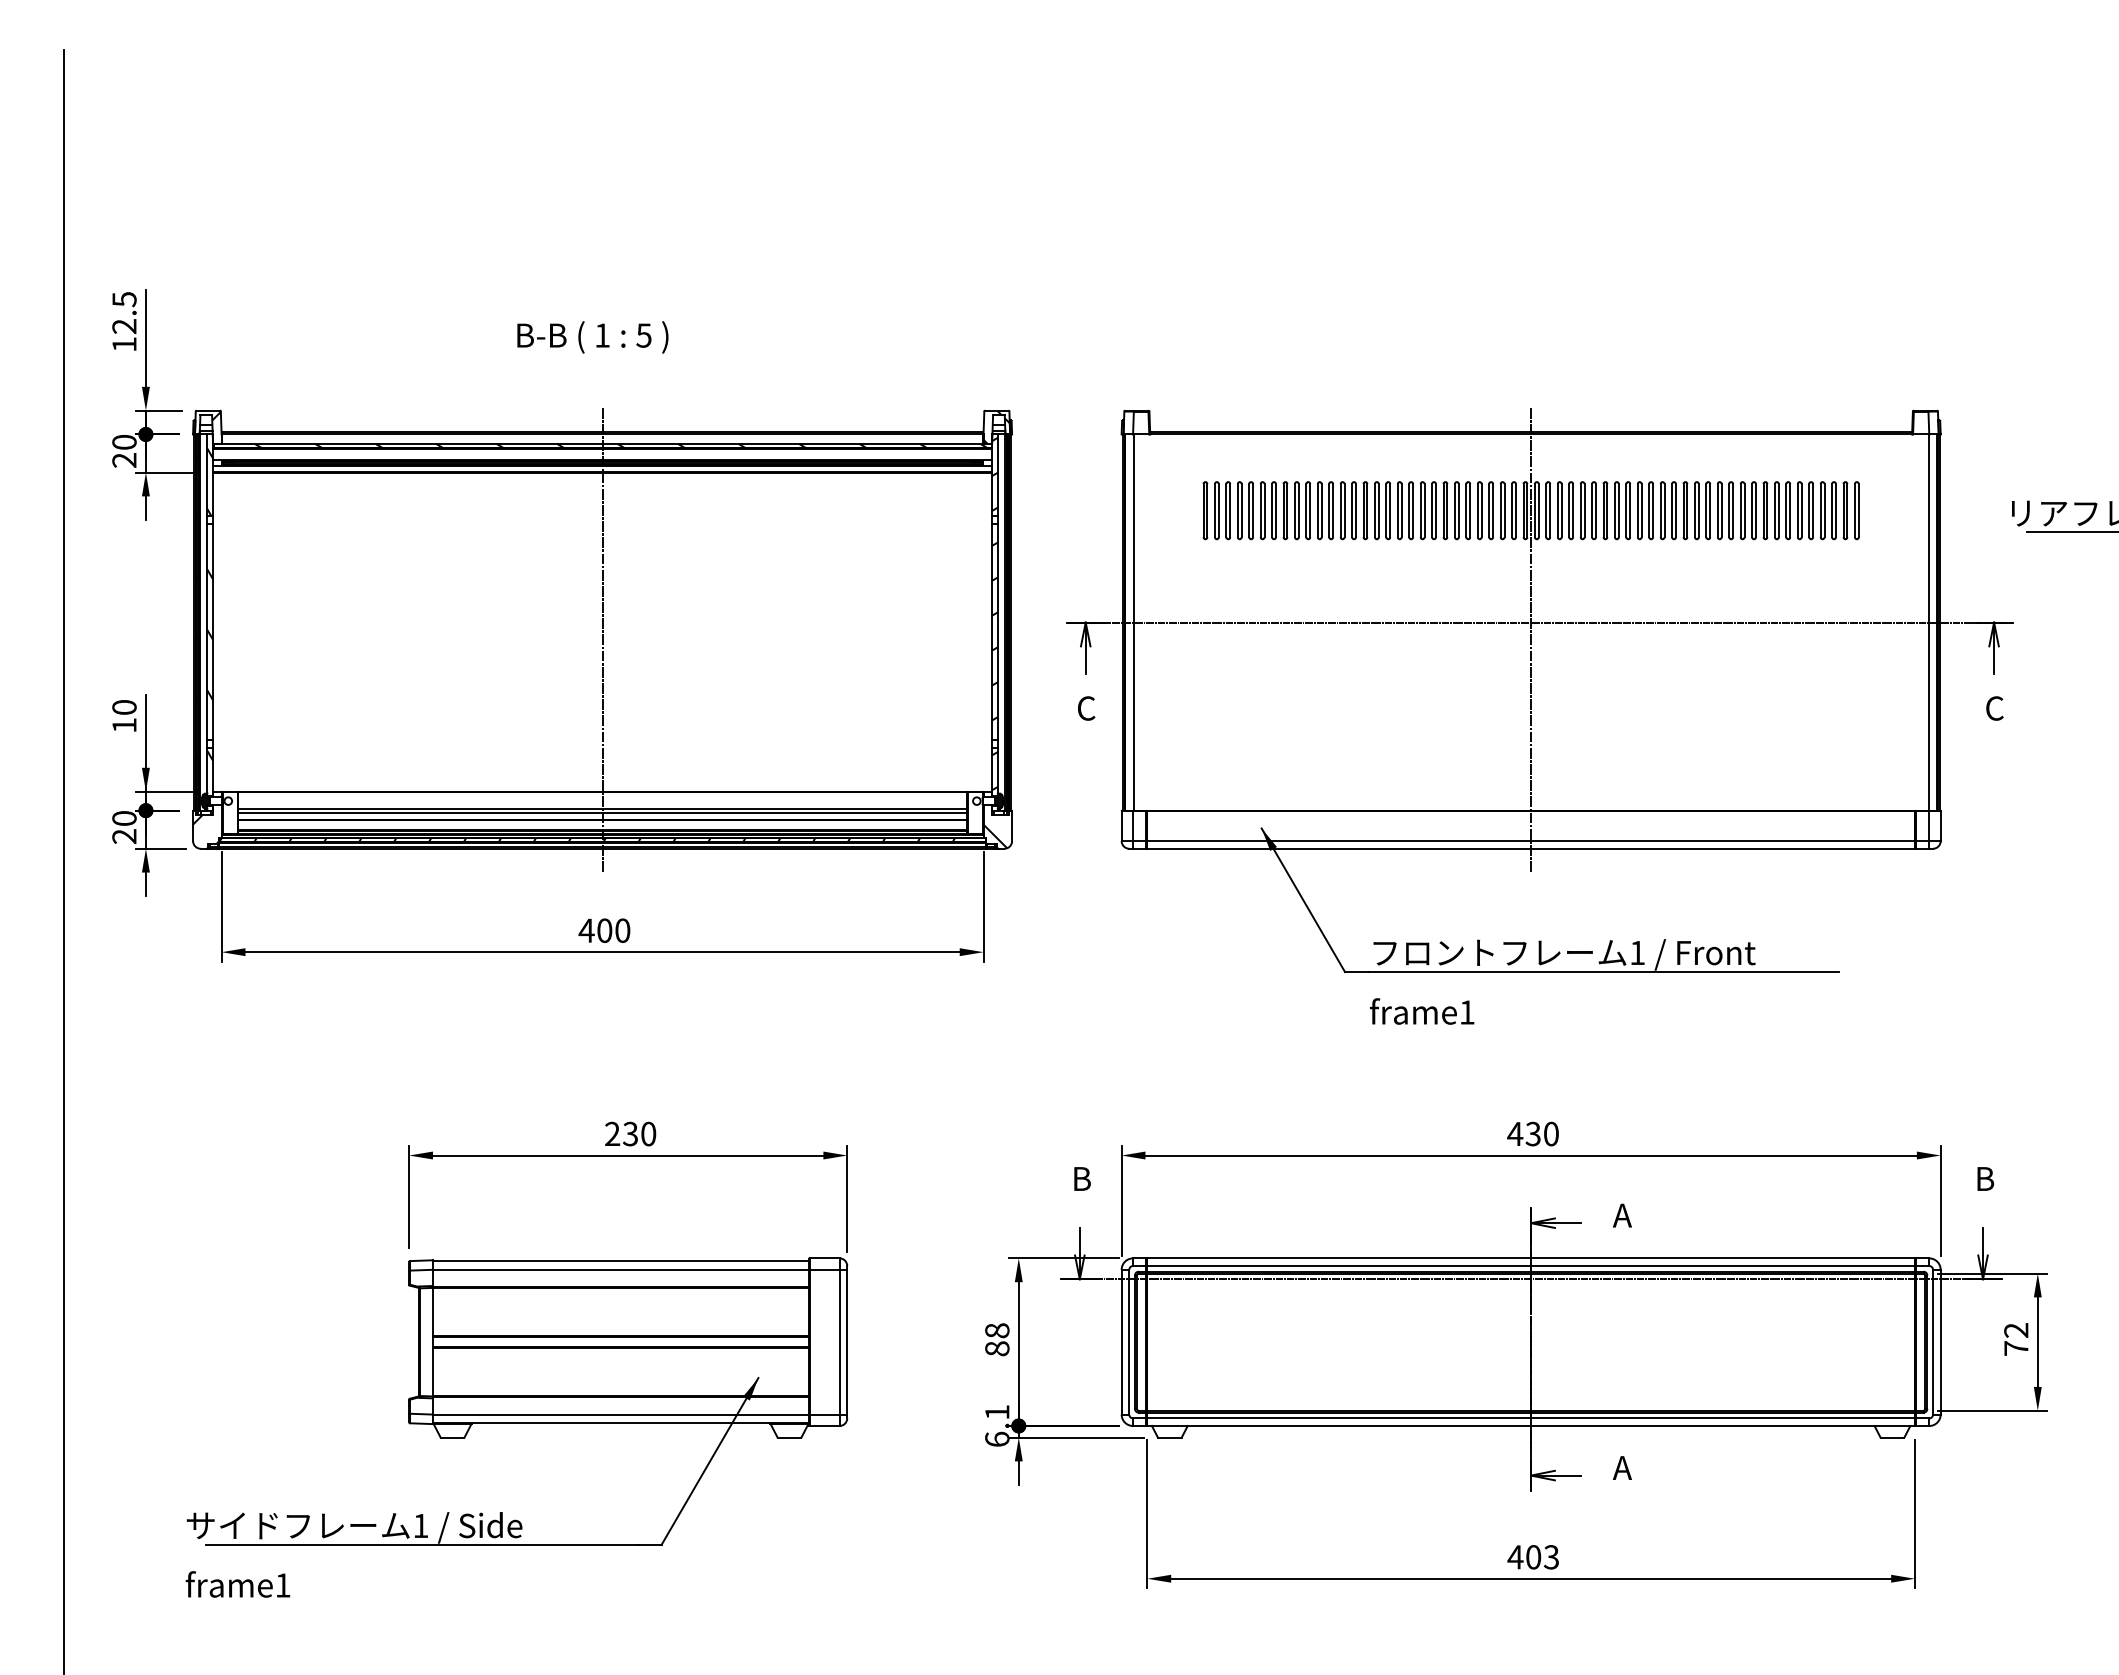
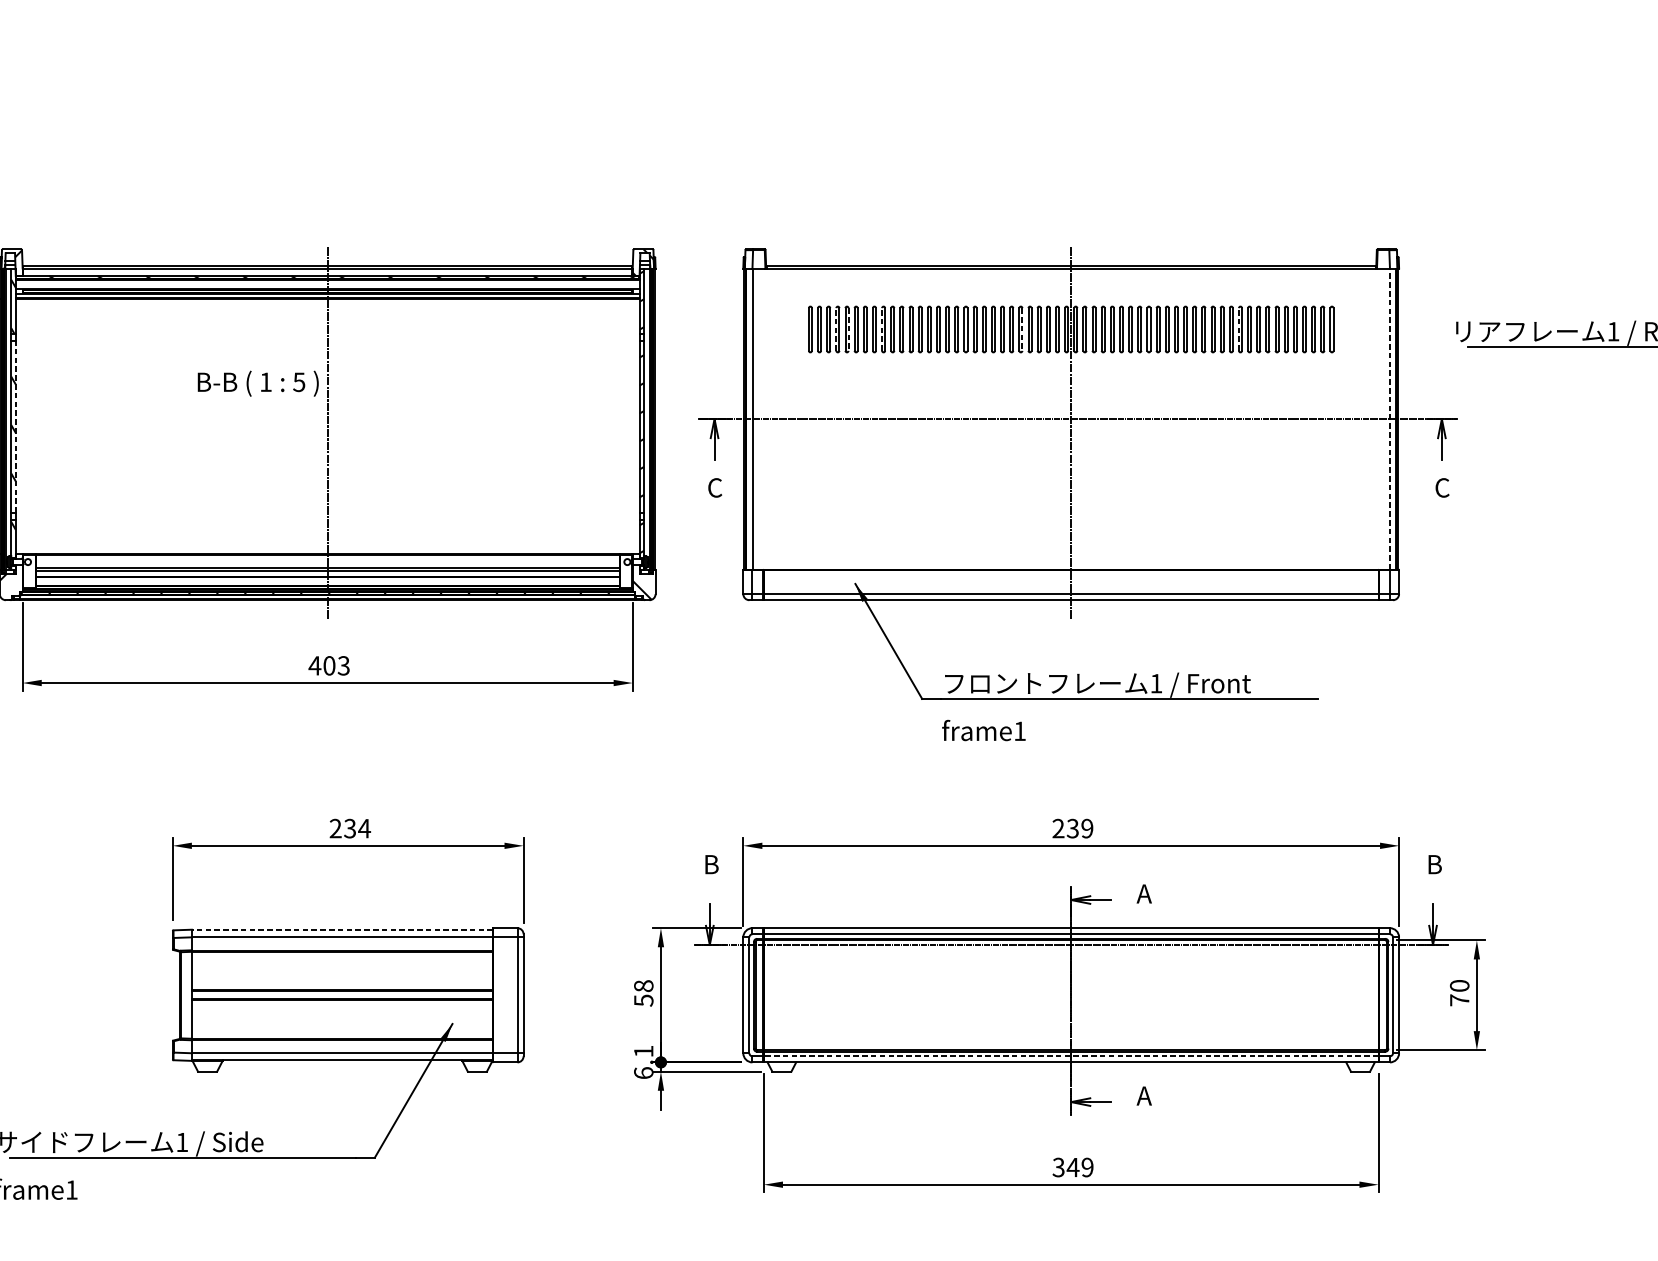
text: (592, 337) -> (257, 383), moved
line: (1237, 510) -> (836, 329), solid -> dashed
line: (1253, 510) -> (848, 329), solid -> dashed
line: (1294, 510) -> (881, 329), solid -> dashed
line: (1470, 510) -> (1022, 329), solid -> dashed
line: (1740, 510) -> (1238, 329), solid -> dashed
line: (1928, 622) -> (1389, 419), solid -> dashed
line: (213, 632) -> (16, 427), solid -> dashed
text: (622, 930) -> (343, 665), 400 -> 403
text: (648, 1133) -> (364, 828), 230 -> 234
text: (1532, 1133) -> (1072, 828), 430 -> 239
line: (620, 1261) -> (342, 930), solid -> dashed
text: (2016, 1330) -> (1459, 985), 72 -> 70
text: (997, 1348) -> (643, 1000), 88 -> 58
line: (1531, 1418) -> (1071, 1056), solid -> dashed
text: (1532, 1557) -> (1072, 1167), 403 -> 349

